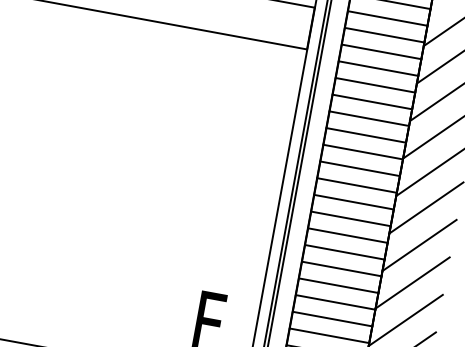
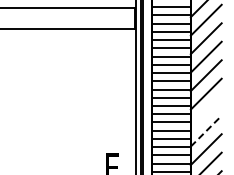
line: (418, 244) -> (205, 112), removed
line: (412, 283) -> (206, 131), solid -> dashed

